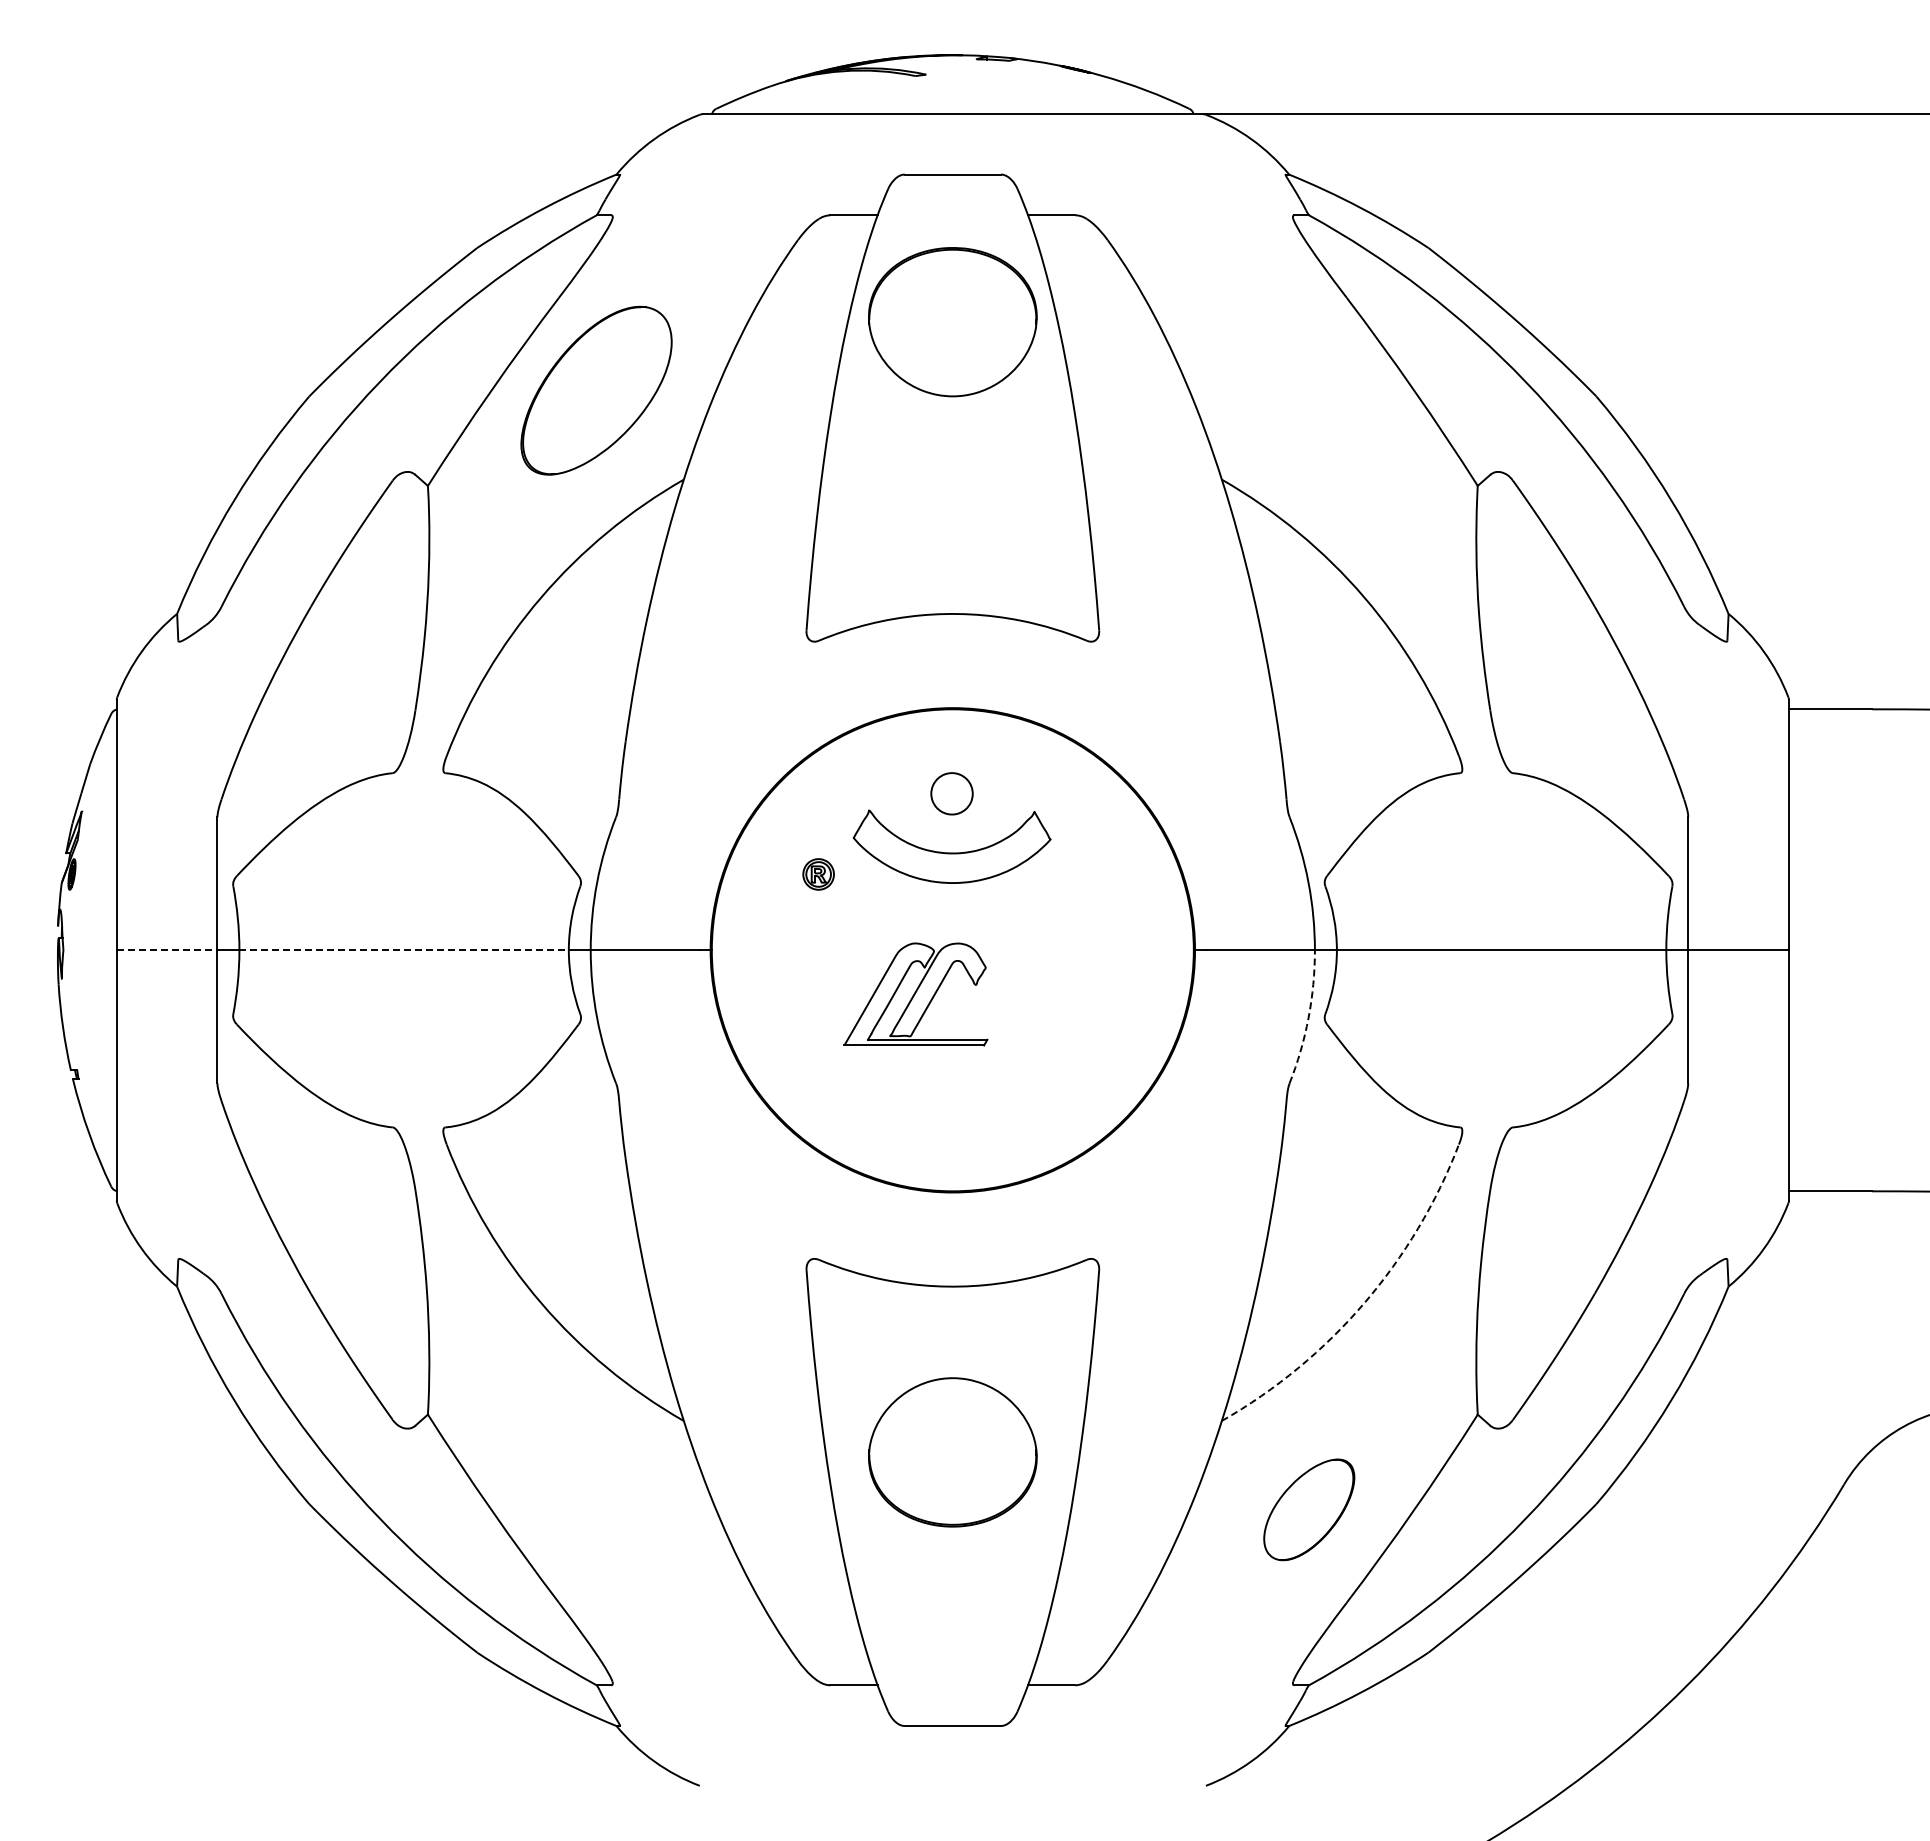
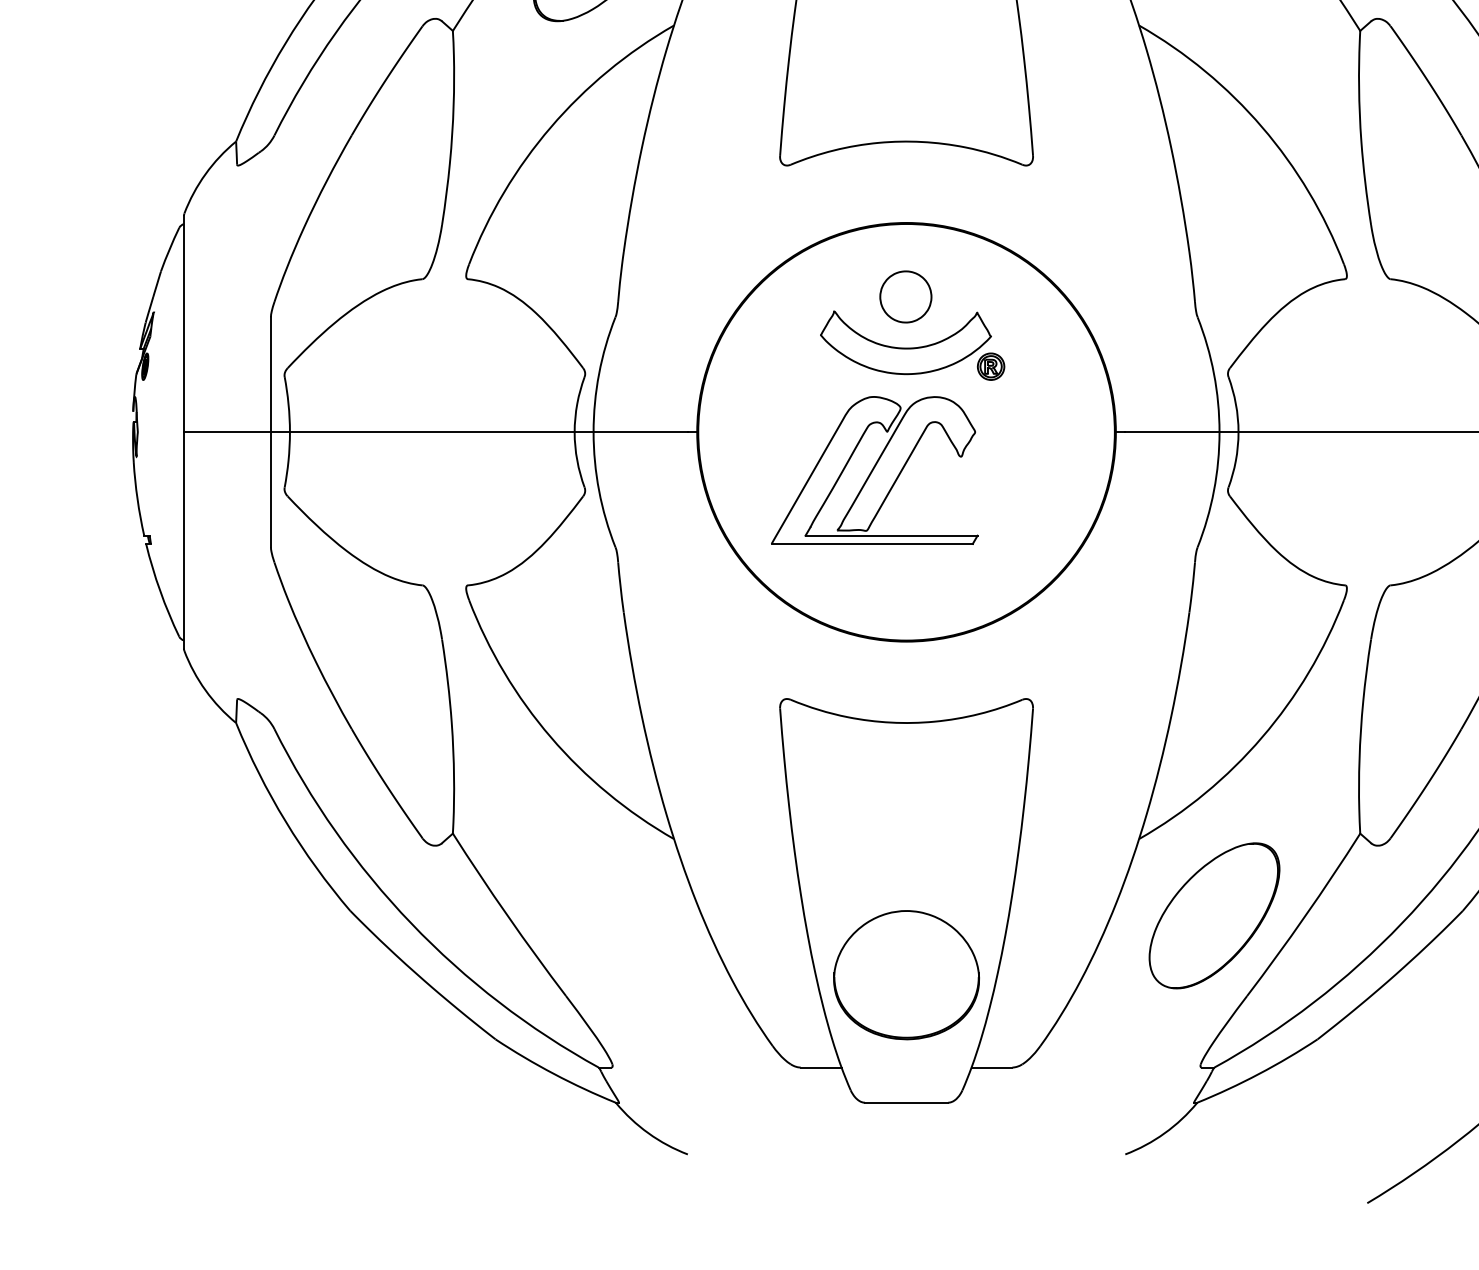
part: (951, 793) -> (905, 296), size x1.43
part: (818, 874) -> (990, 366), moved
line: (167, 950) -> (227, 432), dashed -> solid
line: (404, 950) -> (432, 432), dashed -> solid
part: (915, 994) -> (874, 470), size x1.67
arc: (1308, 1018) -> (1213, 491), dashed -> solid
arc: (1364, 1303) -> (1262, 737), dashed -> solid
part: (952, 1452) -> (906, 975), moved
part: (1309, 1509) -> (1214, 915), size x1.67

